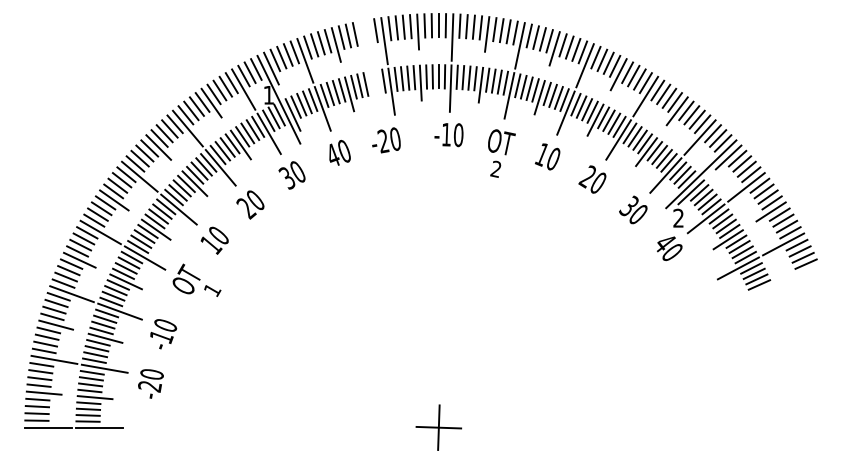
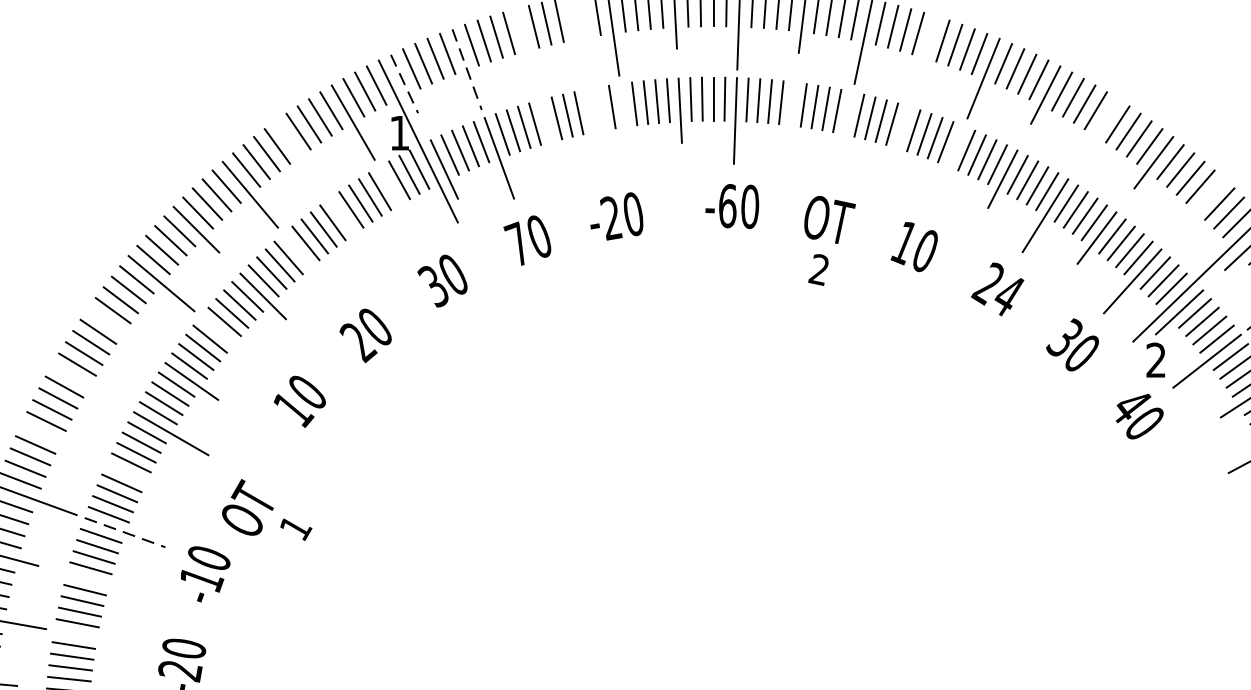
line: (335, 44) -> (522, 39), removed
line: (554, 48) -> (927, 46), removed
line: (305, 61) -> (467, 70), solid -> dashed
line: (271, 69) -> (404, 85), solid -> dashed
line: (480, 84) -> (790, 113), removed
line: (391, 91) -> (626, 126), removed
line: (349, 94) -> (548, 131), removed
line: (509, 95) -> (844, 133), removed
line: (645, 96) -> (1095, 135), removed
line: (539, 97) -> (899, 137), removed
line: (211, 102) -> (293, 146), removed
line: (565, 112) -> (947, 164), removed
line: (268, 133) -> (399, 203), removed
text: (446, 134) -> (727, 205), -10 -> -60
line: (699, 137) -> (1194, 211), removed
line: (240, 144) -> (347, 224), removed
text: (332, 154) -> (517, 242), 40 -> 70
line: (220, 167) -> (310, 266), removed
text: (598, 183) -> (1008, 296), 20 -> 24
line: (114, 200) -> (114, 327), removed
line: (178, 209) -> (232, 344), removed
line: (100, 232) -> (88, 386), removed
line: (79, 259) -> (50, 436), removed
text: (196, 279) -> (266, 508), moved
line: (125, 281) -> (135, 476), removed
line: (120, 311) -> (125, 532), solid -> dashed
line: (105, 337) -> (98, 580), removed
line: (104, 368) -> (96, 637), removed

